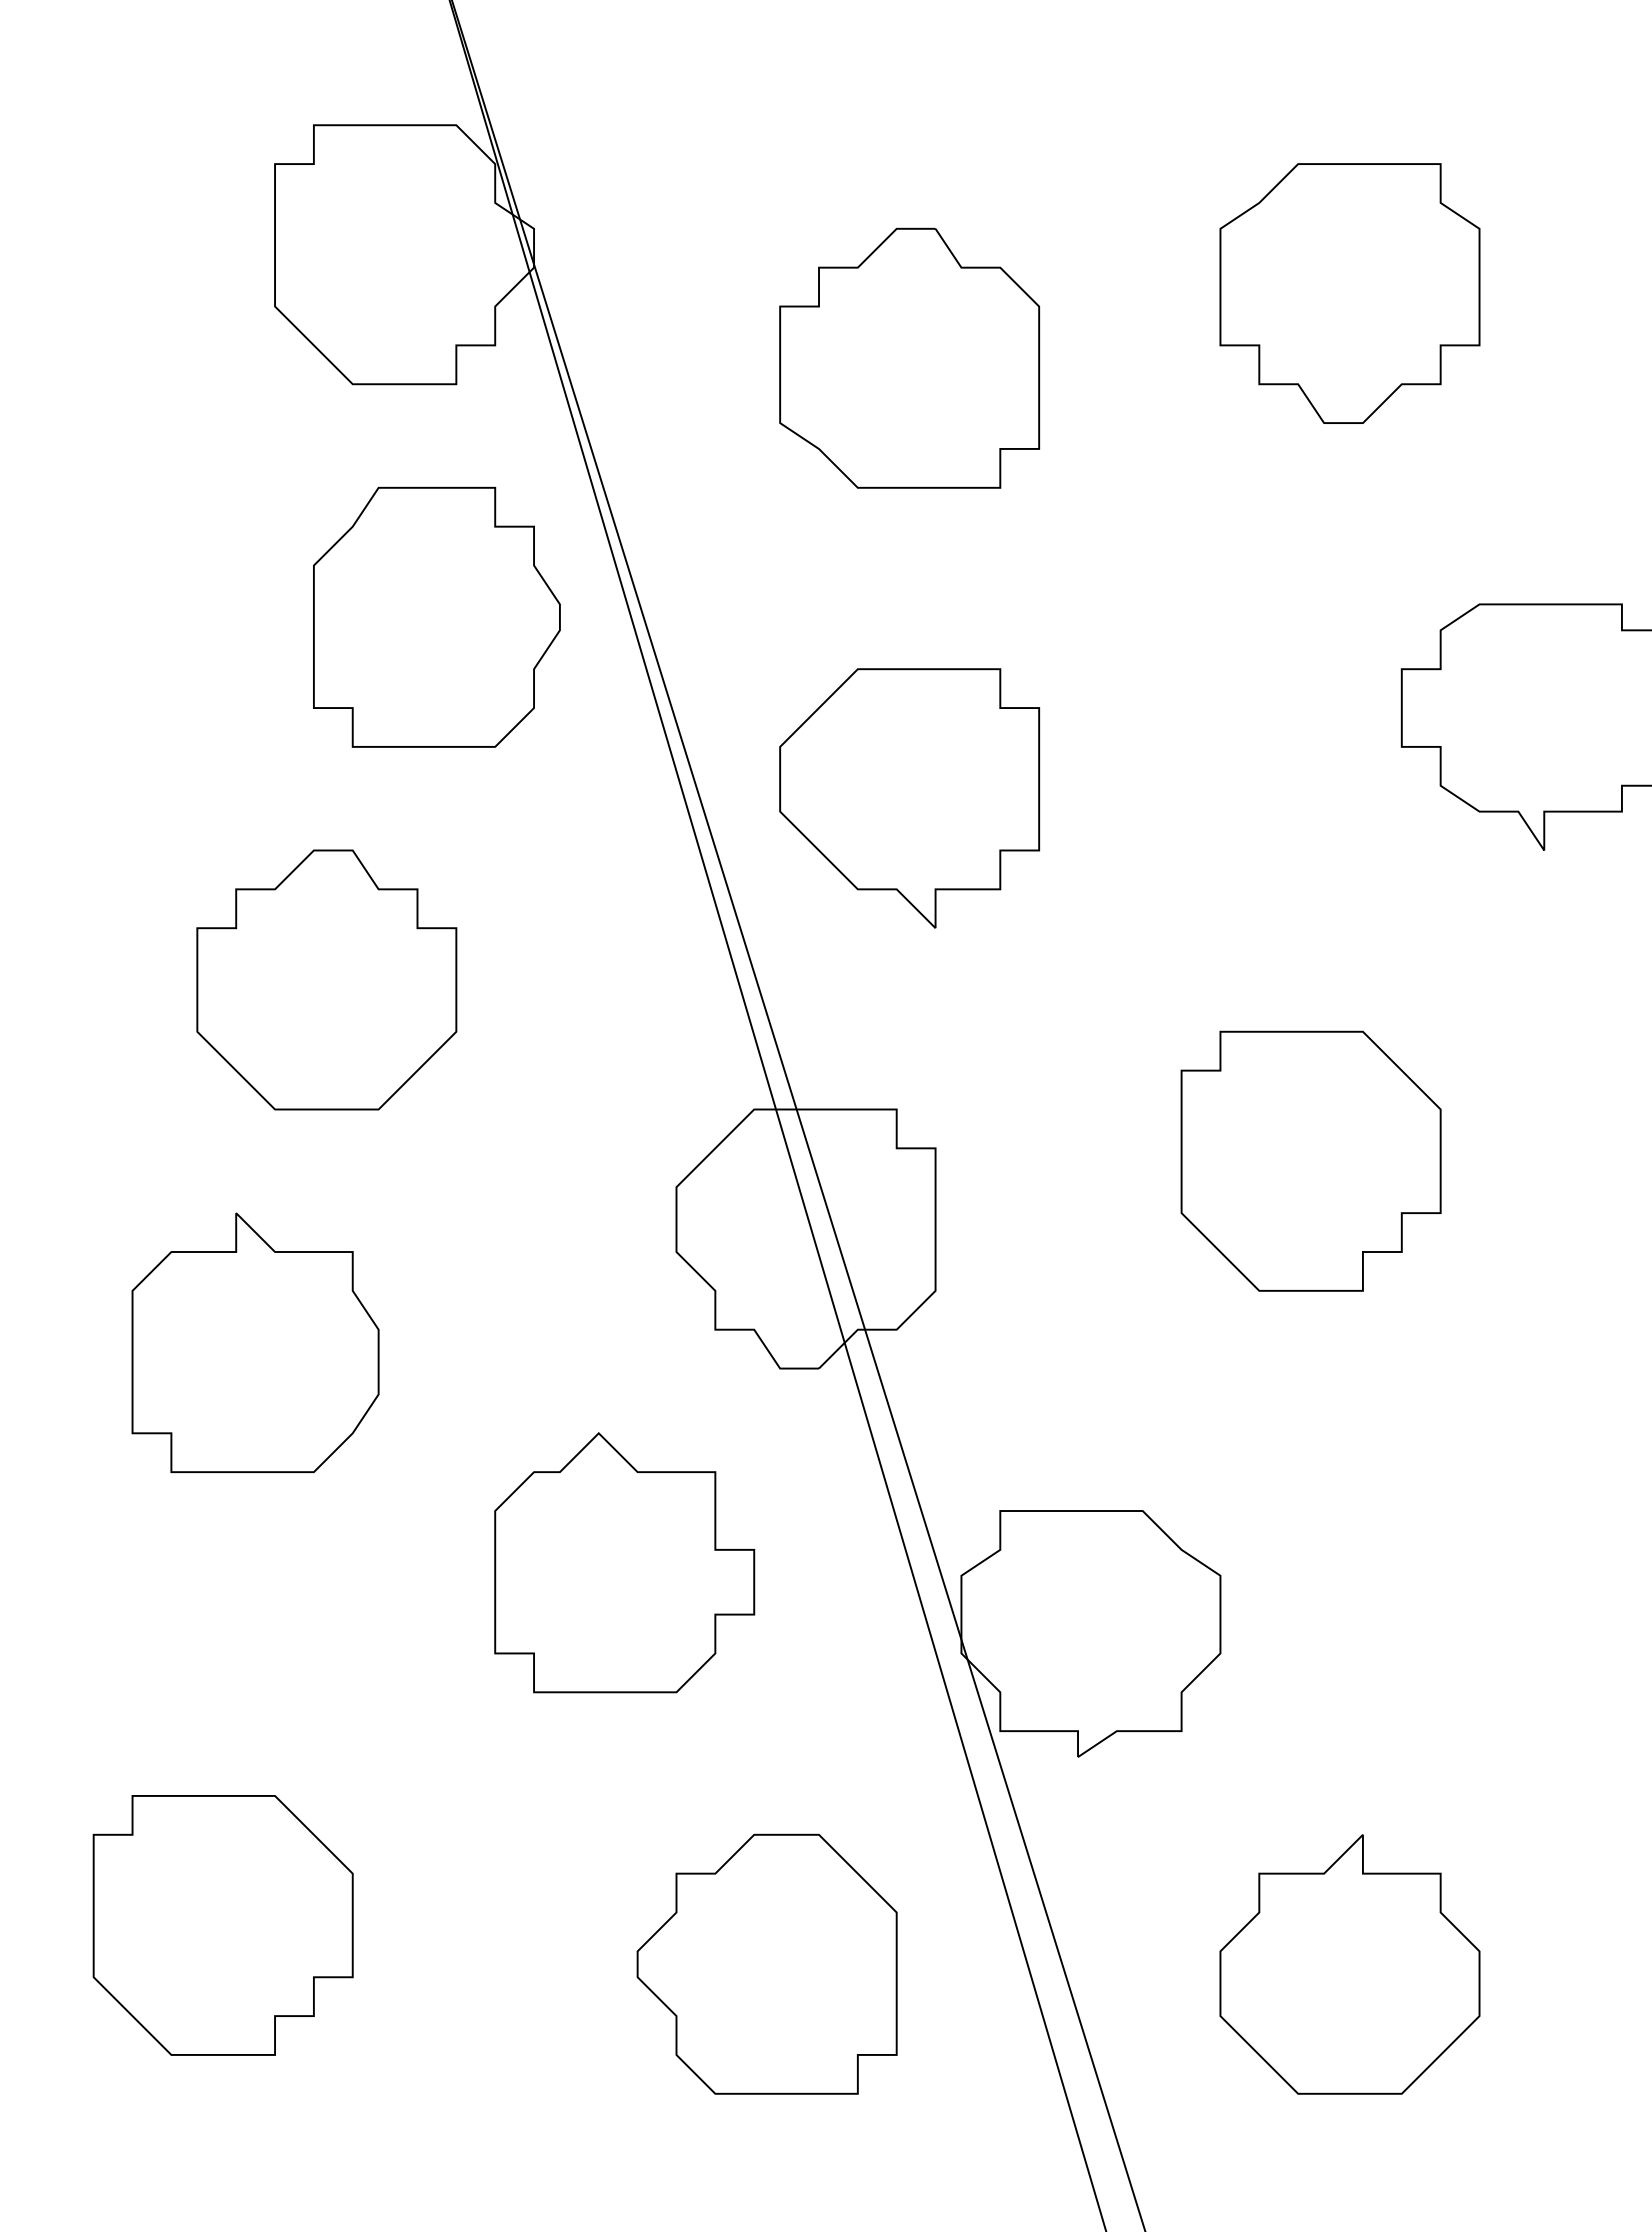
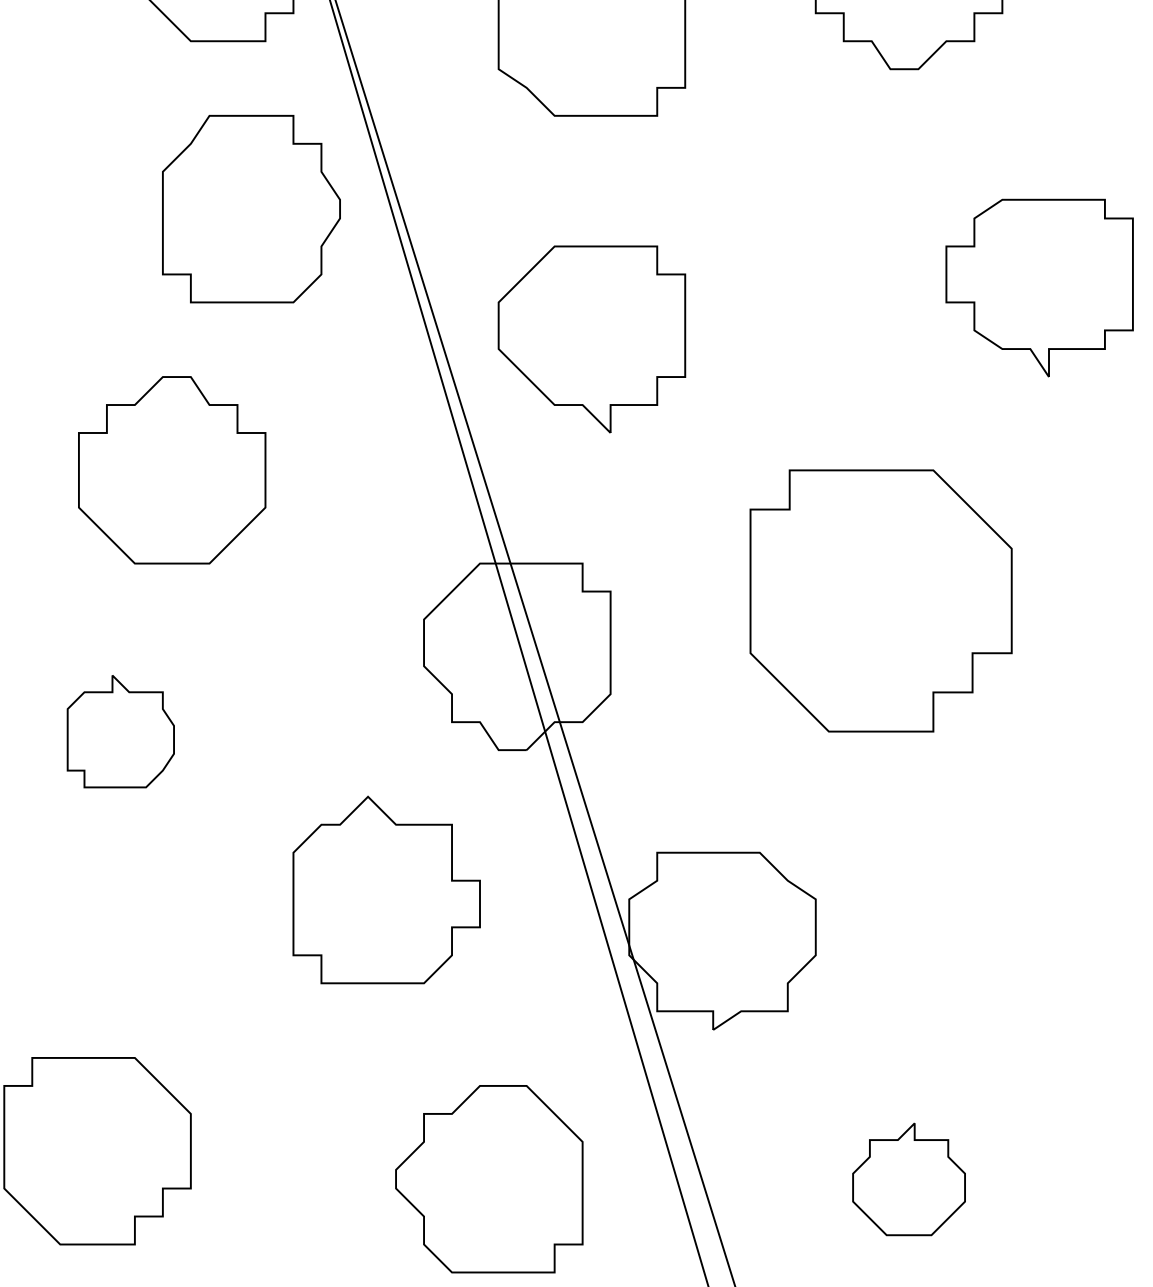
part: (1310, 1160) -> (880, 600), size x1.4
part: (255, 1342) -> (120, 731), size x0.6
part: (1349, 1964) -> (908, 1179), size x0.6

